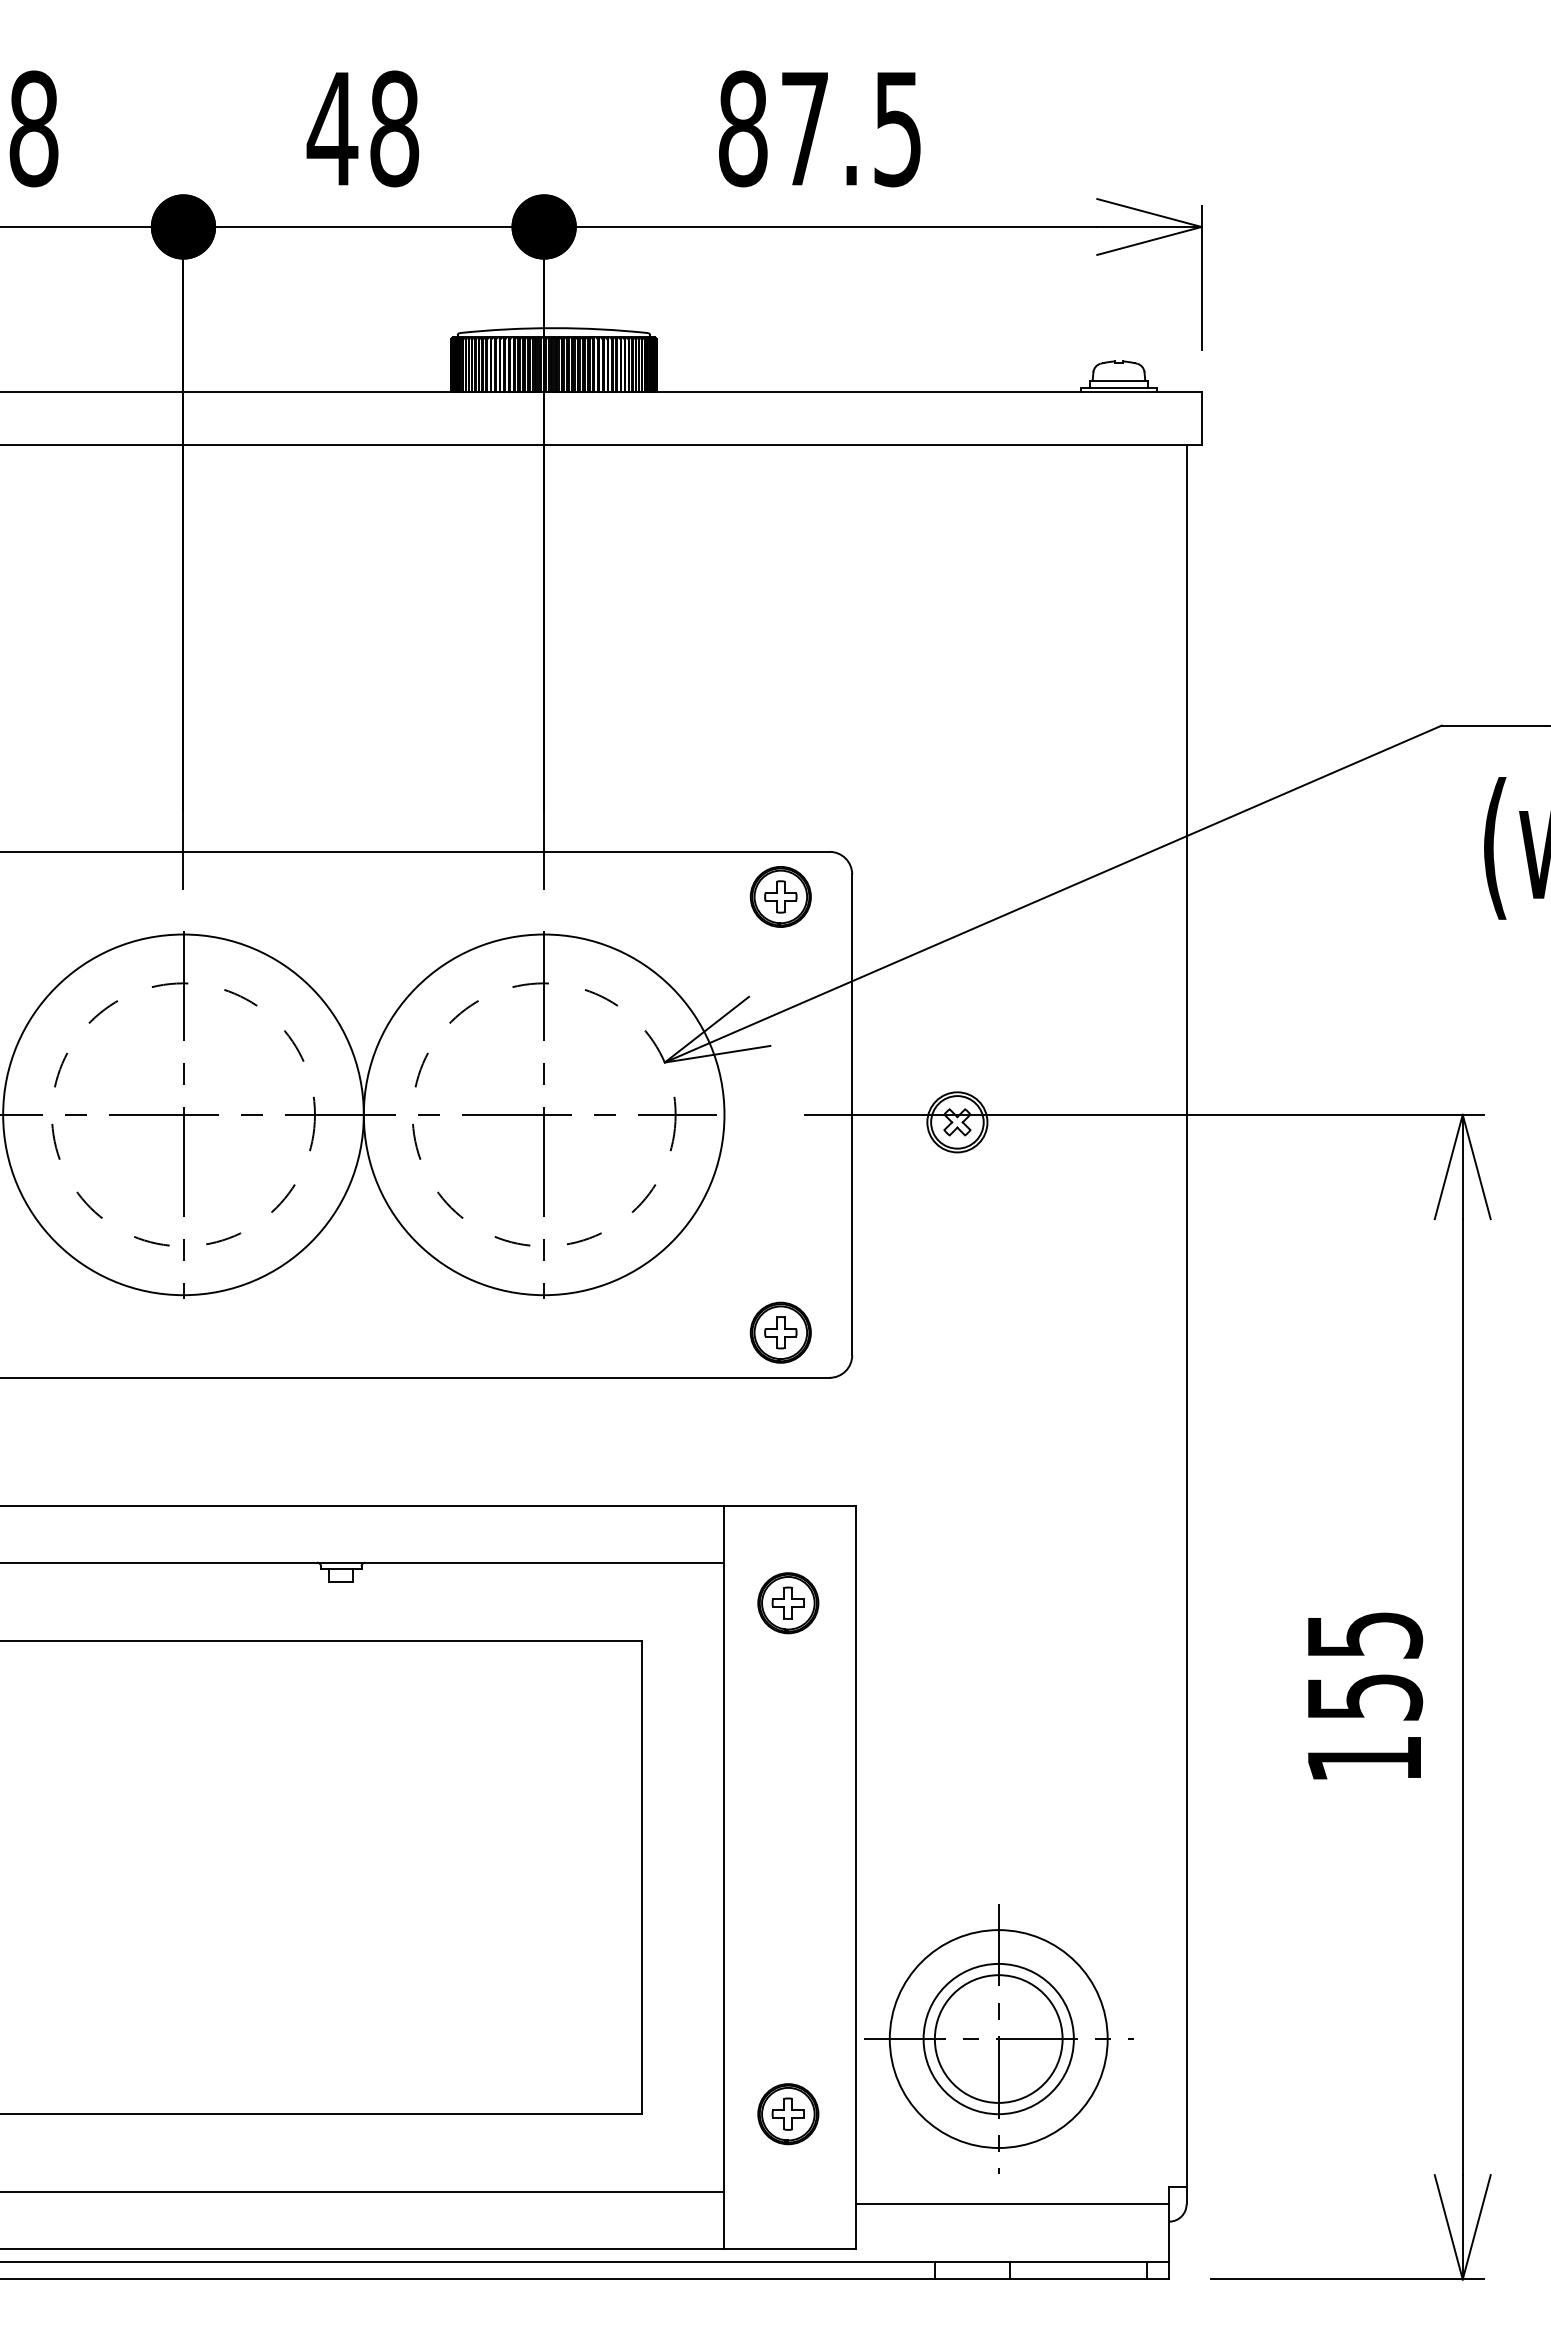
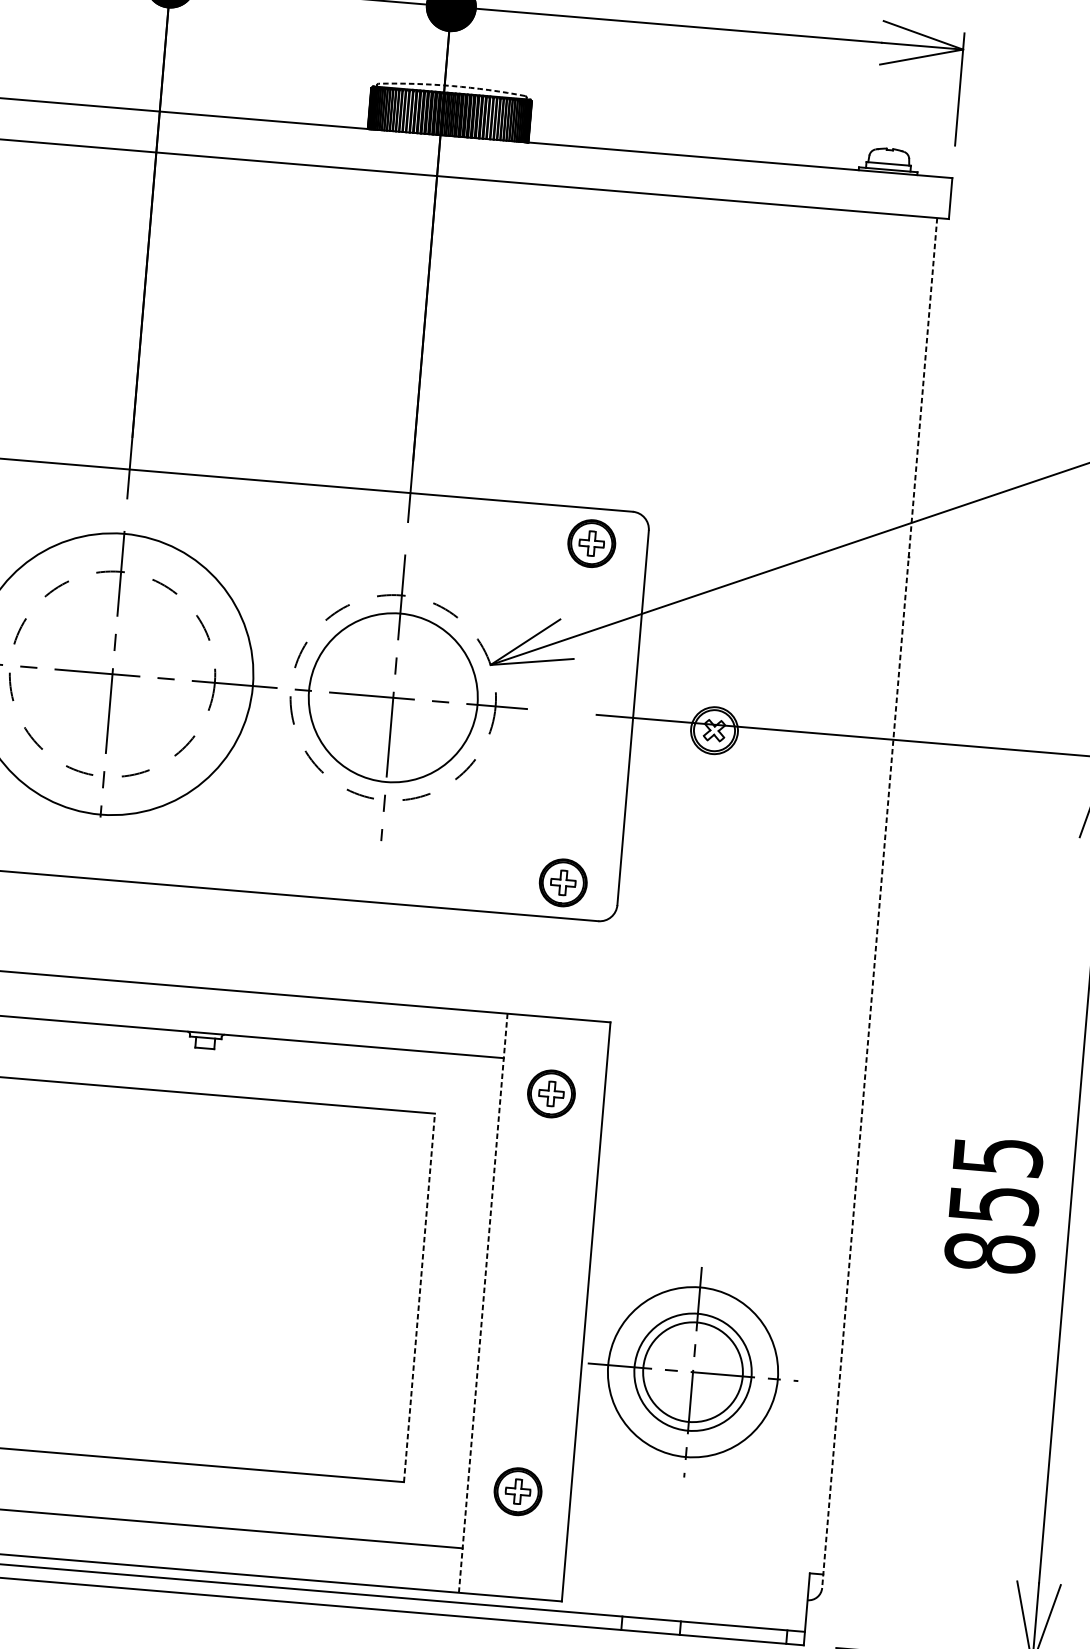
arc: (553, 328) -> (451, 86), solid -> dashed
circle: (543, 1114) -> (392, 697), size x0.6
line: (1186, 1324) -> (879, 903), solid -> dashed
text: (1364, 1758) -> (989, 1252), 155 -> 855
line: (641, 1877) -> (419, 1297), solid -> dashed
line: (723, 1877) -> (483, 1303), solid -> dashed
part: (998, 2038) -> (692, 1371), moved
line: (1012, 2204) -> (686, 1576), removed

